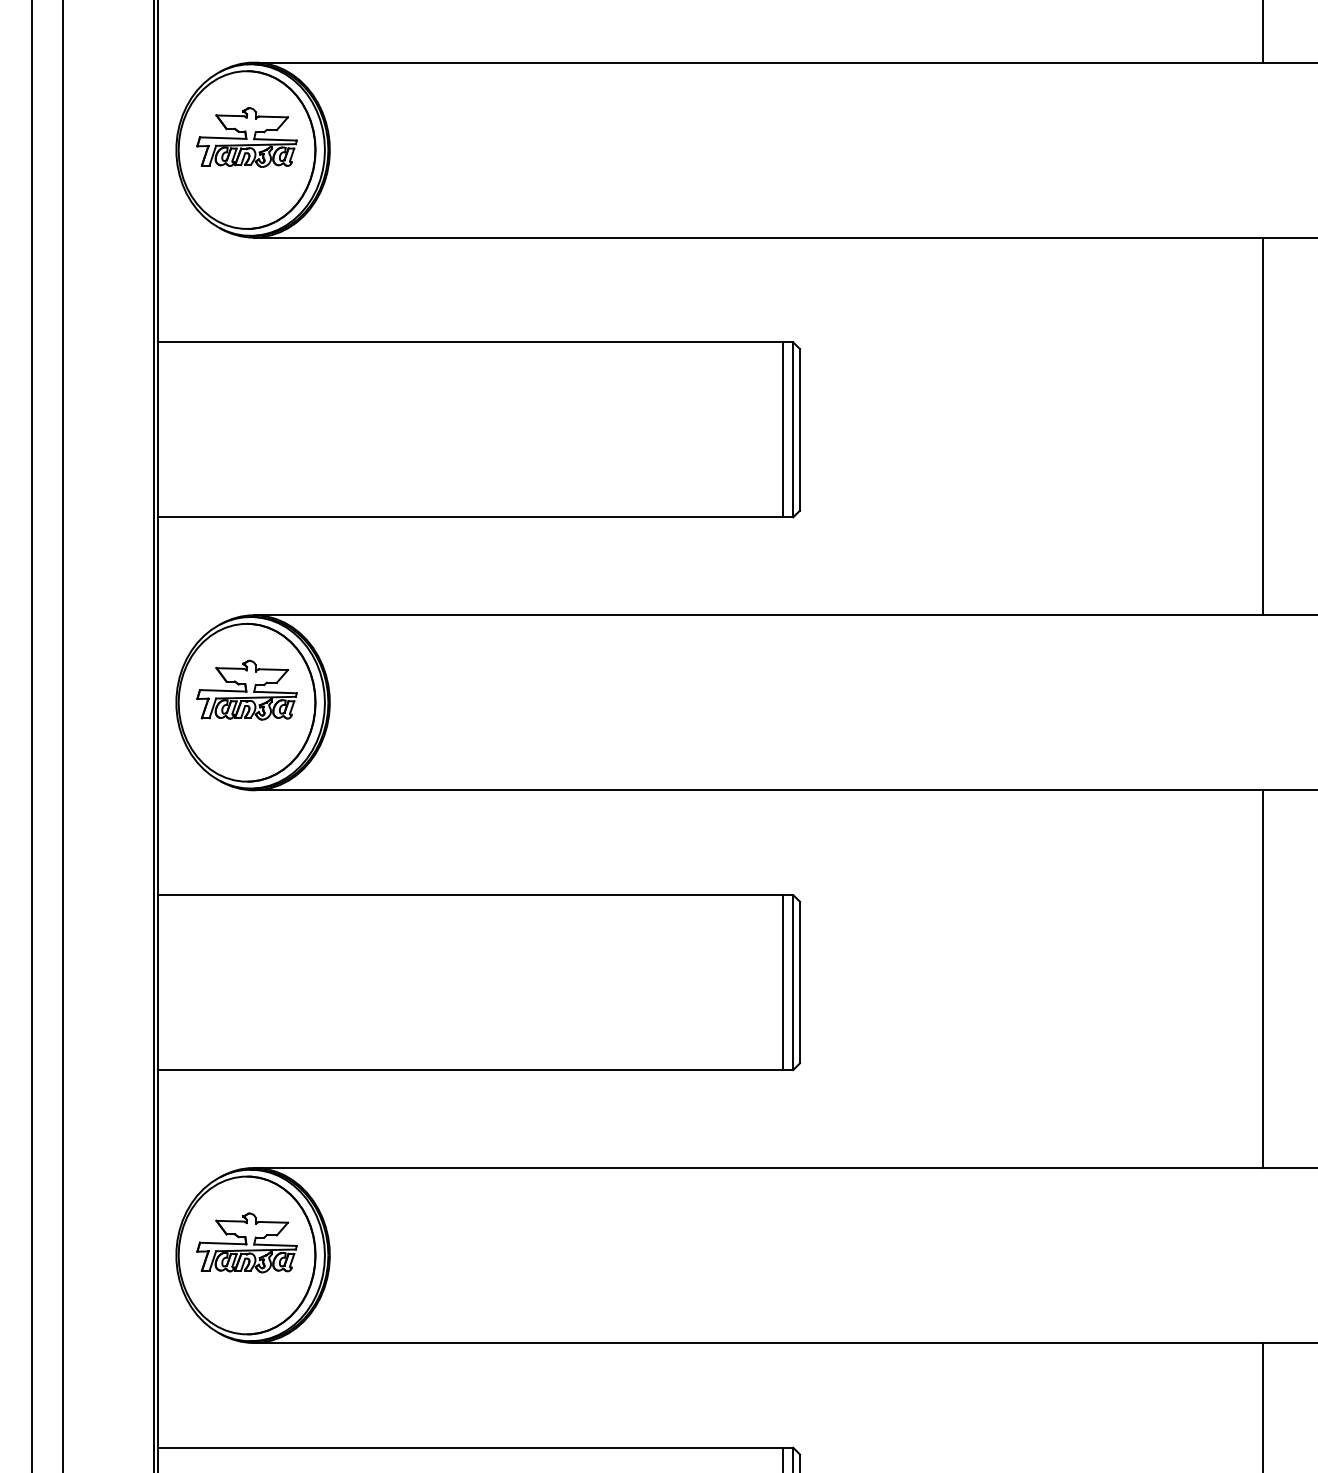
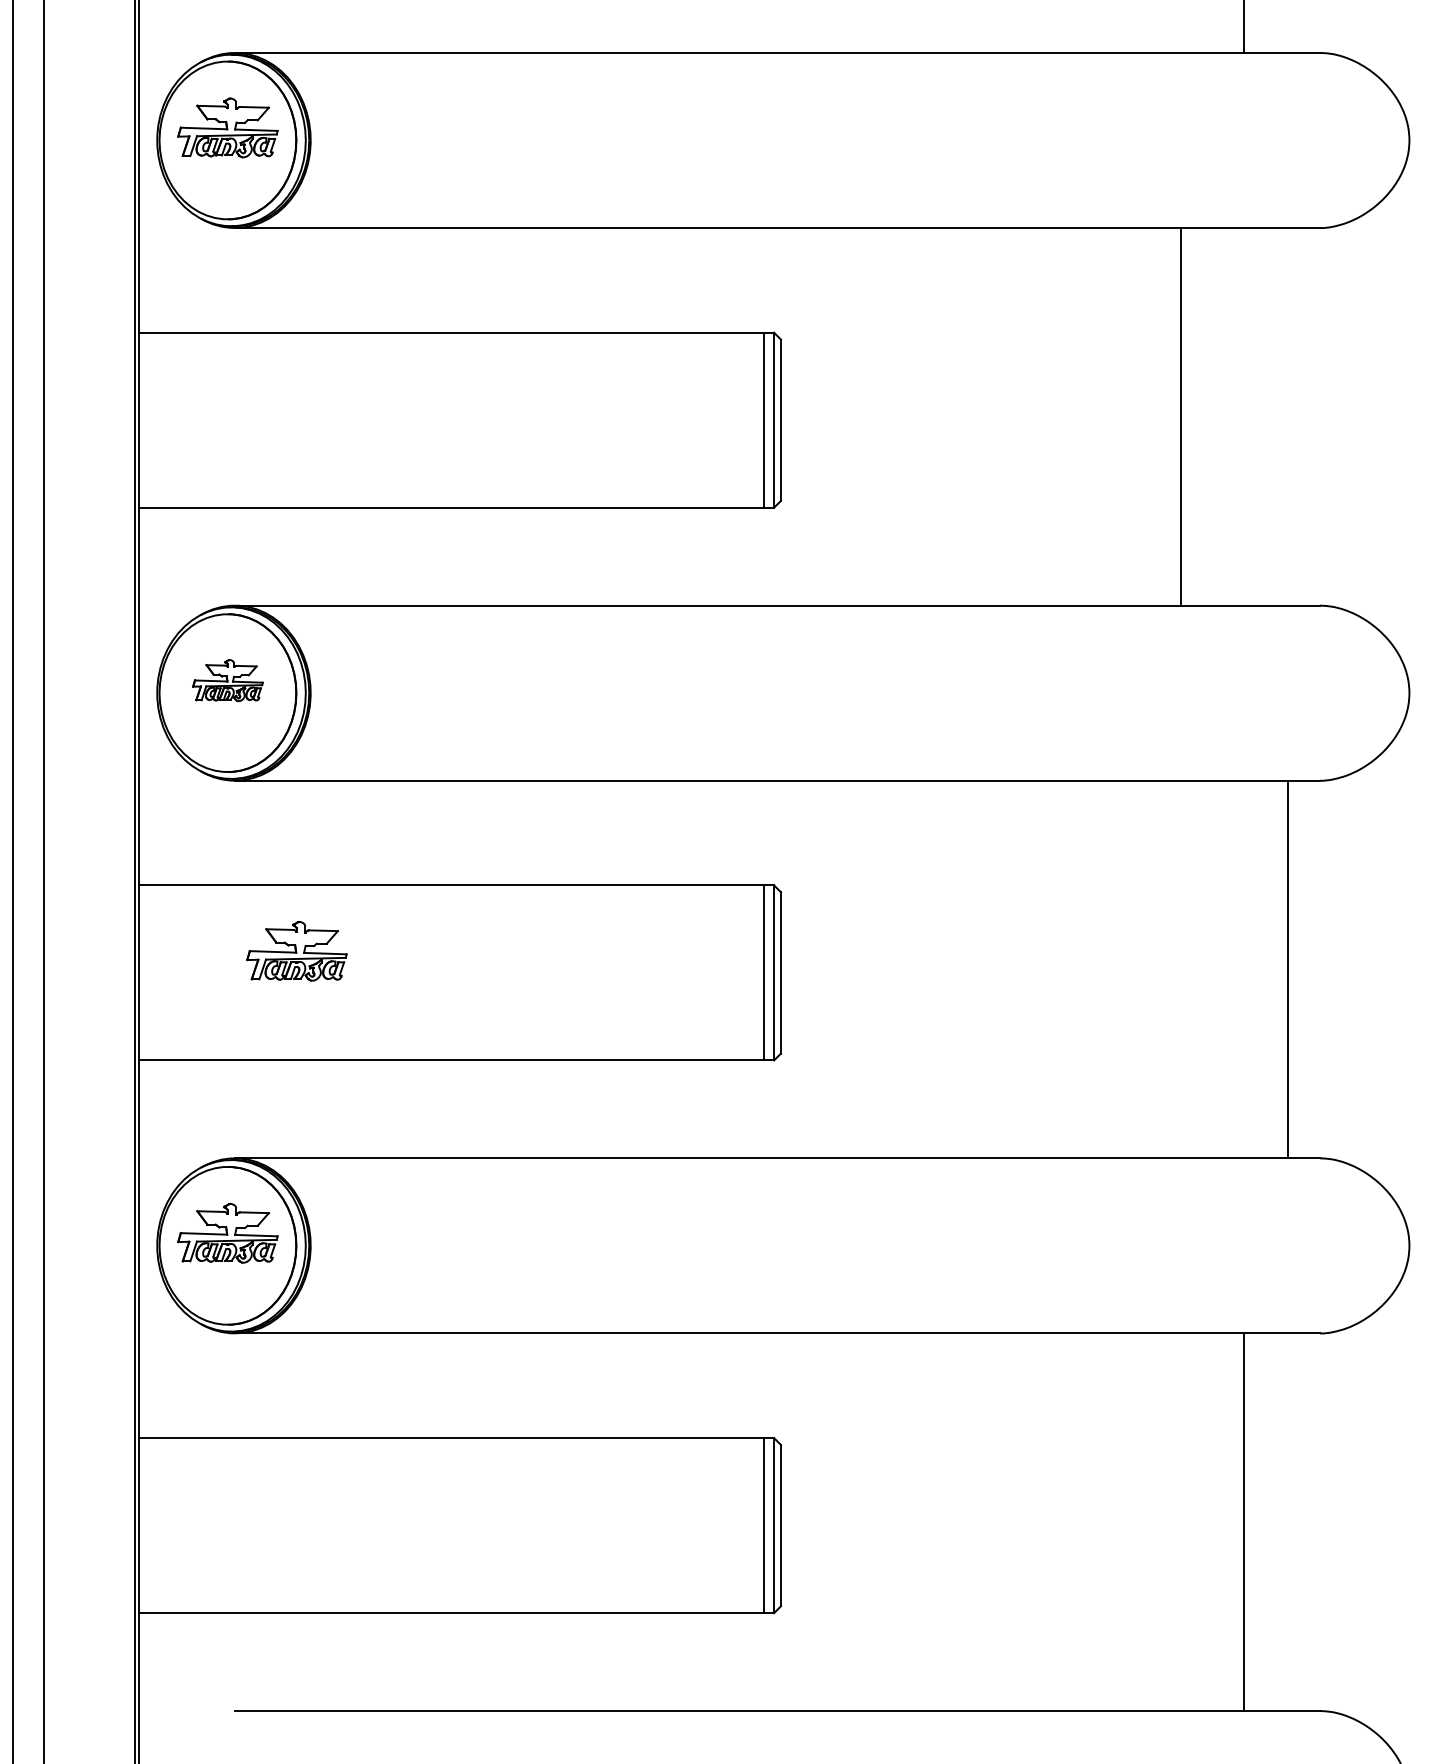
line: (1262, 426) -> (1180, 416), moved
part: (246, 690) -> (227, 680), size x0.7
part: (315, 960) -> (296, 950), added
line: (1262, 979) -> (1287, 969), moved

